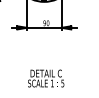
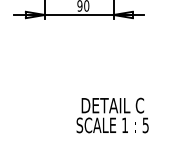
text: (46, 78) -> (113, 115), moved

